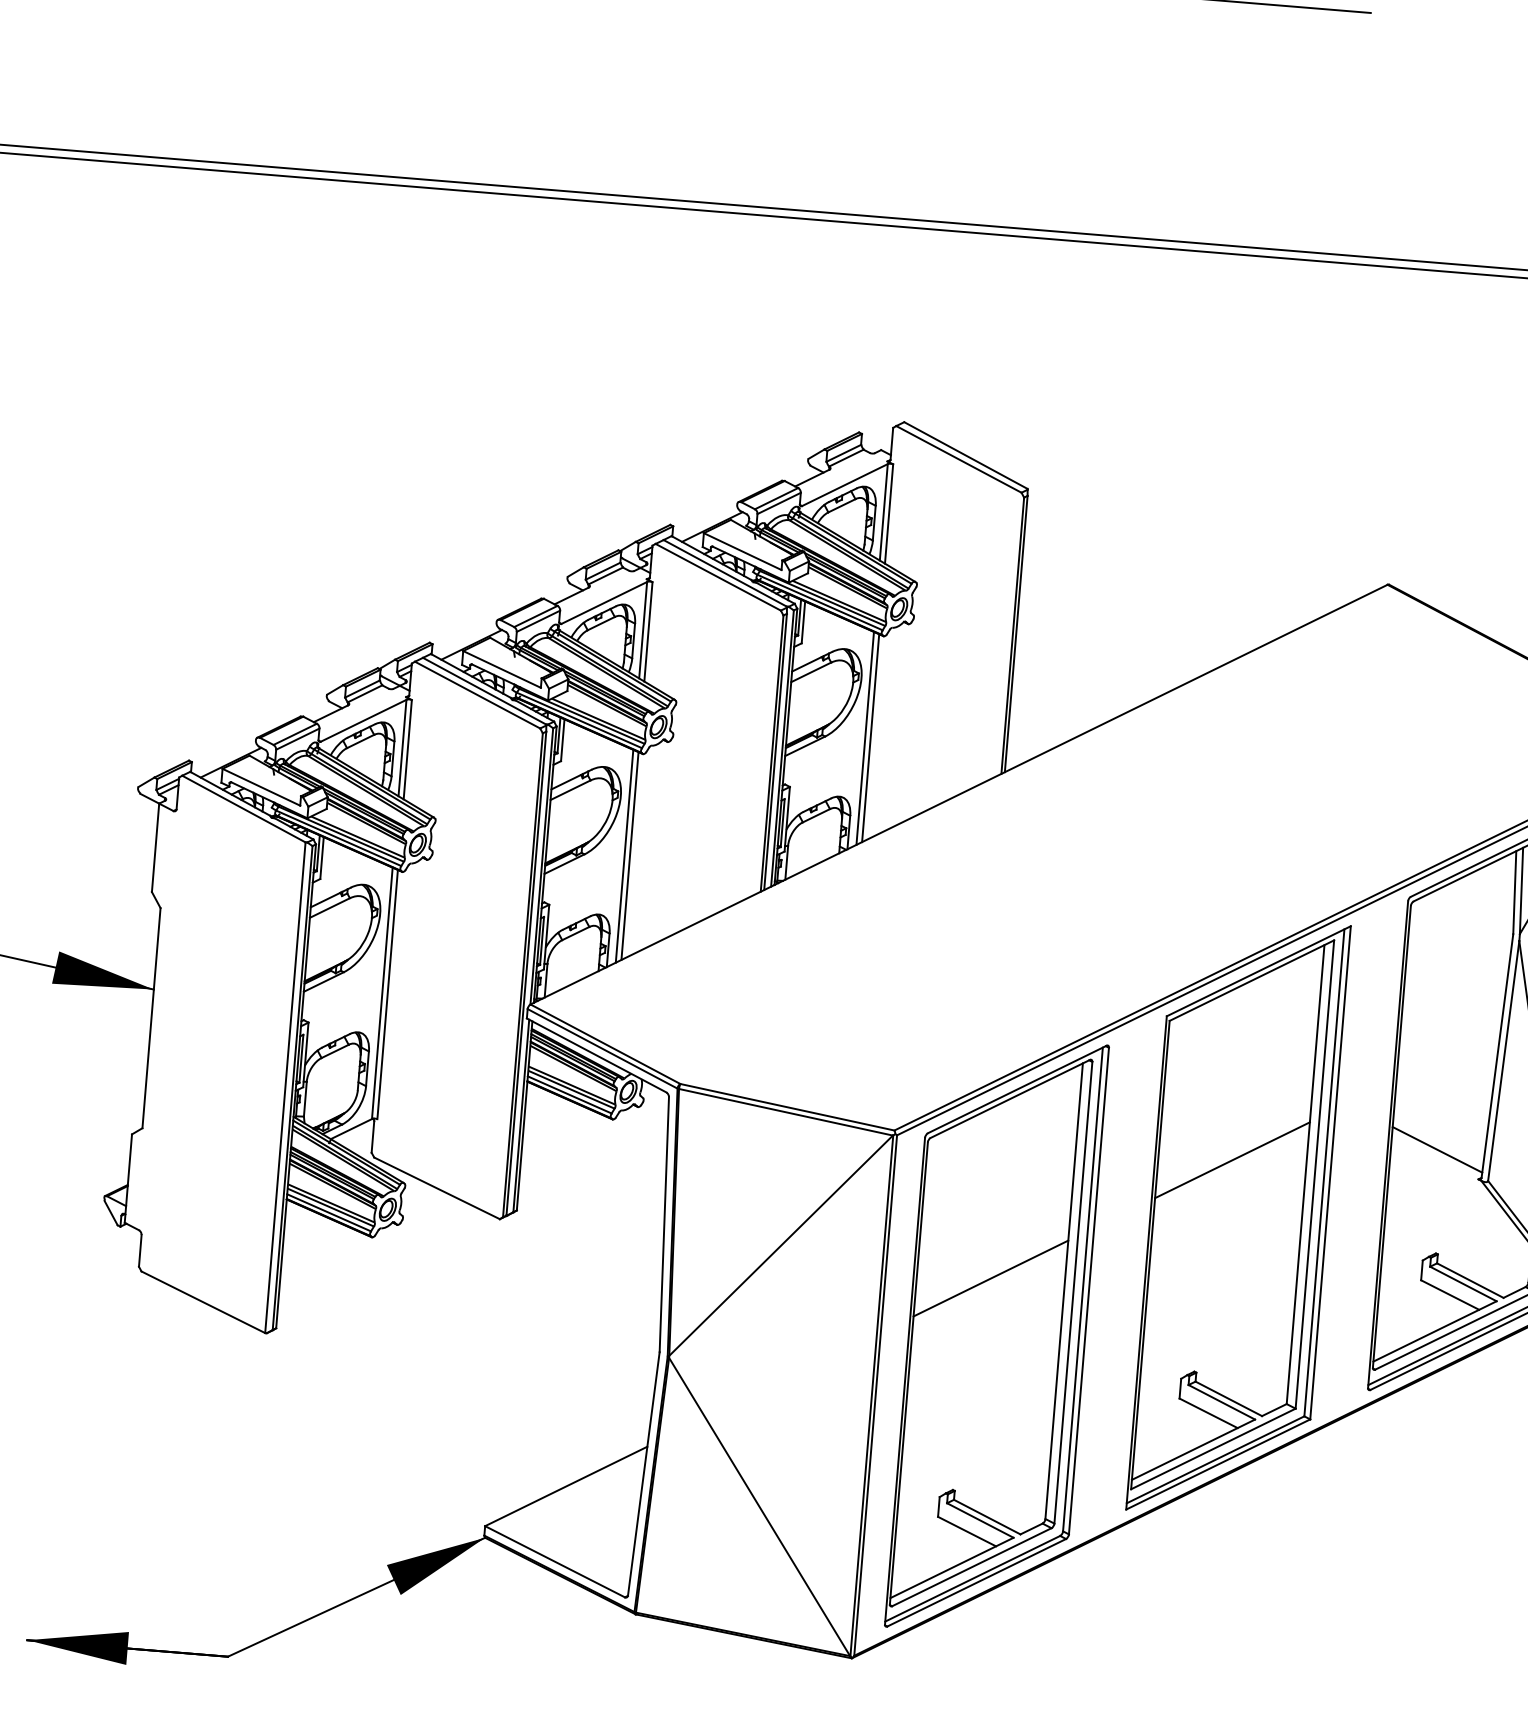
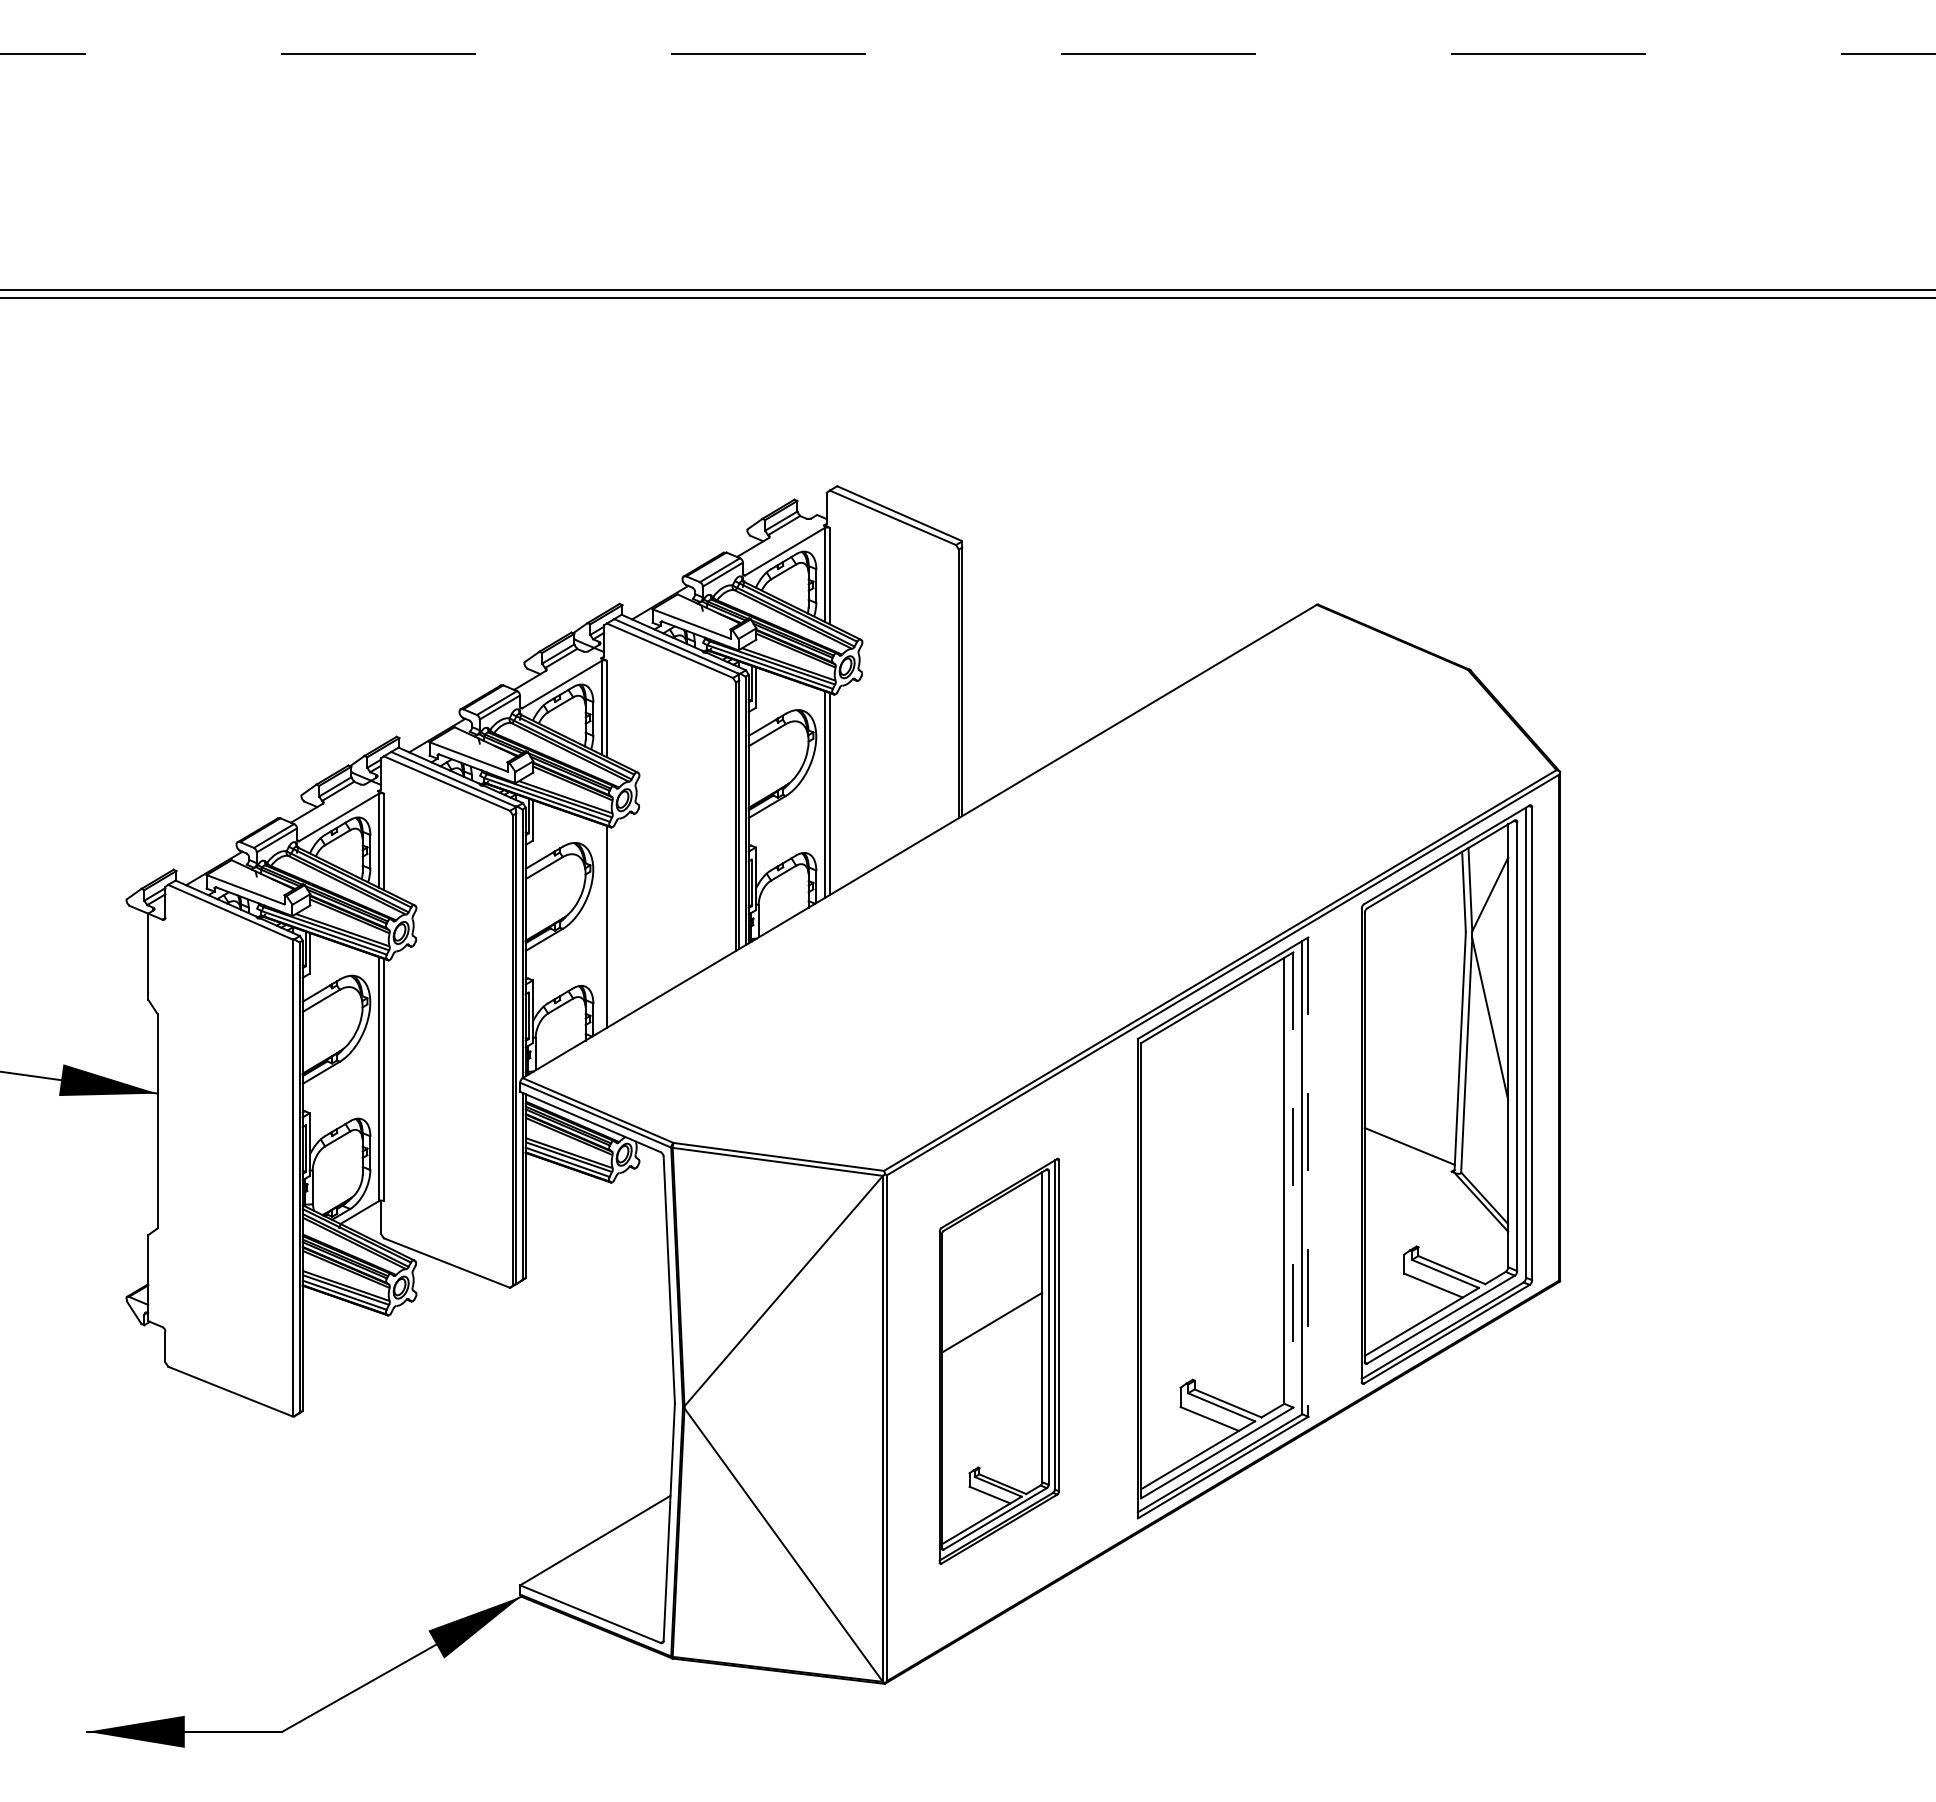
line: (624, 856) -> (601, 927), removed
line: (1232, 1159) -> (1212, 1172), removed
line: (1330, 1173) -> (1308, 1177), solid -> dashed
line: (1314, 1175) -> (1293, 1180), solid -> dashed
part: (997, 1336) -> (999, 1361), size x0.7

